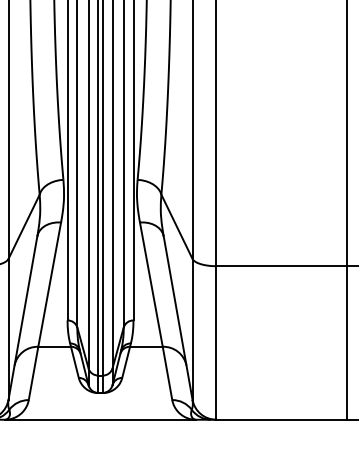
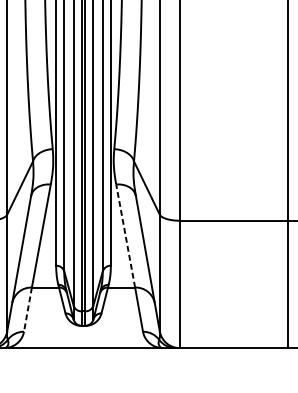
line: (151, 284) -> (125, 235), solid -> dashed
line: (33, 373) -> (27, 309), solid -> dashed

